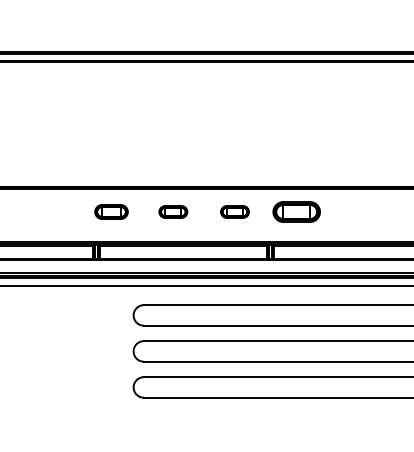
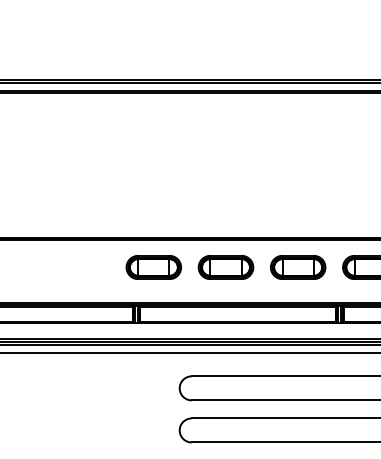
part: (111, 211) -> (153, 266), size x1.43
part: (173, 211) -> (226, 266), size x1.67
part: (234, 211) -> (297, 266), size x1.67

